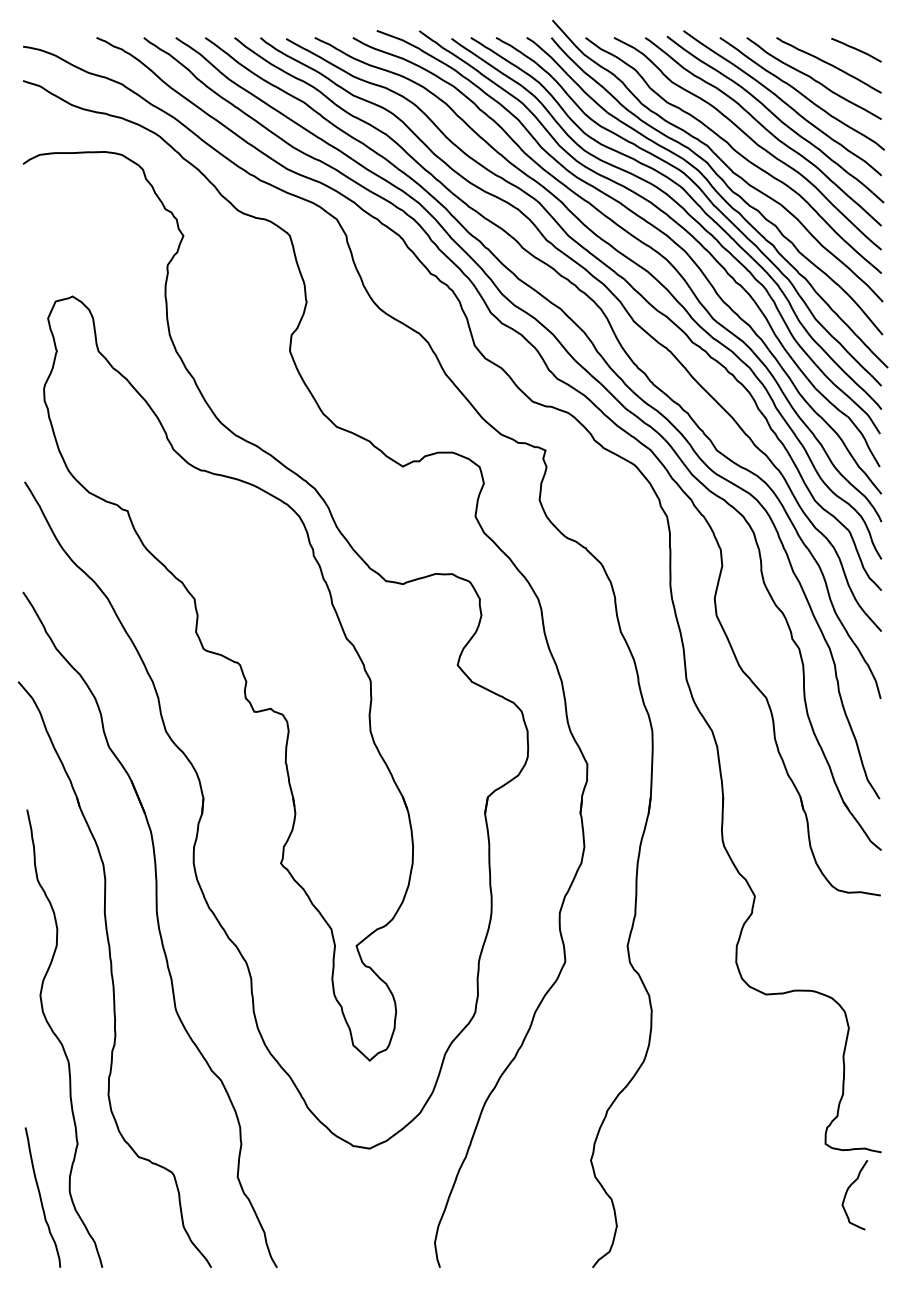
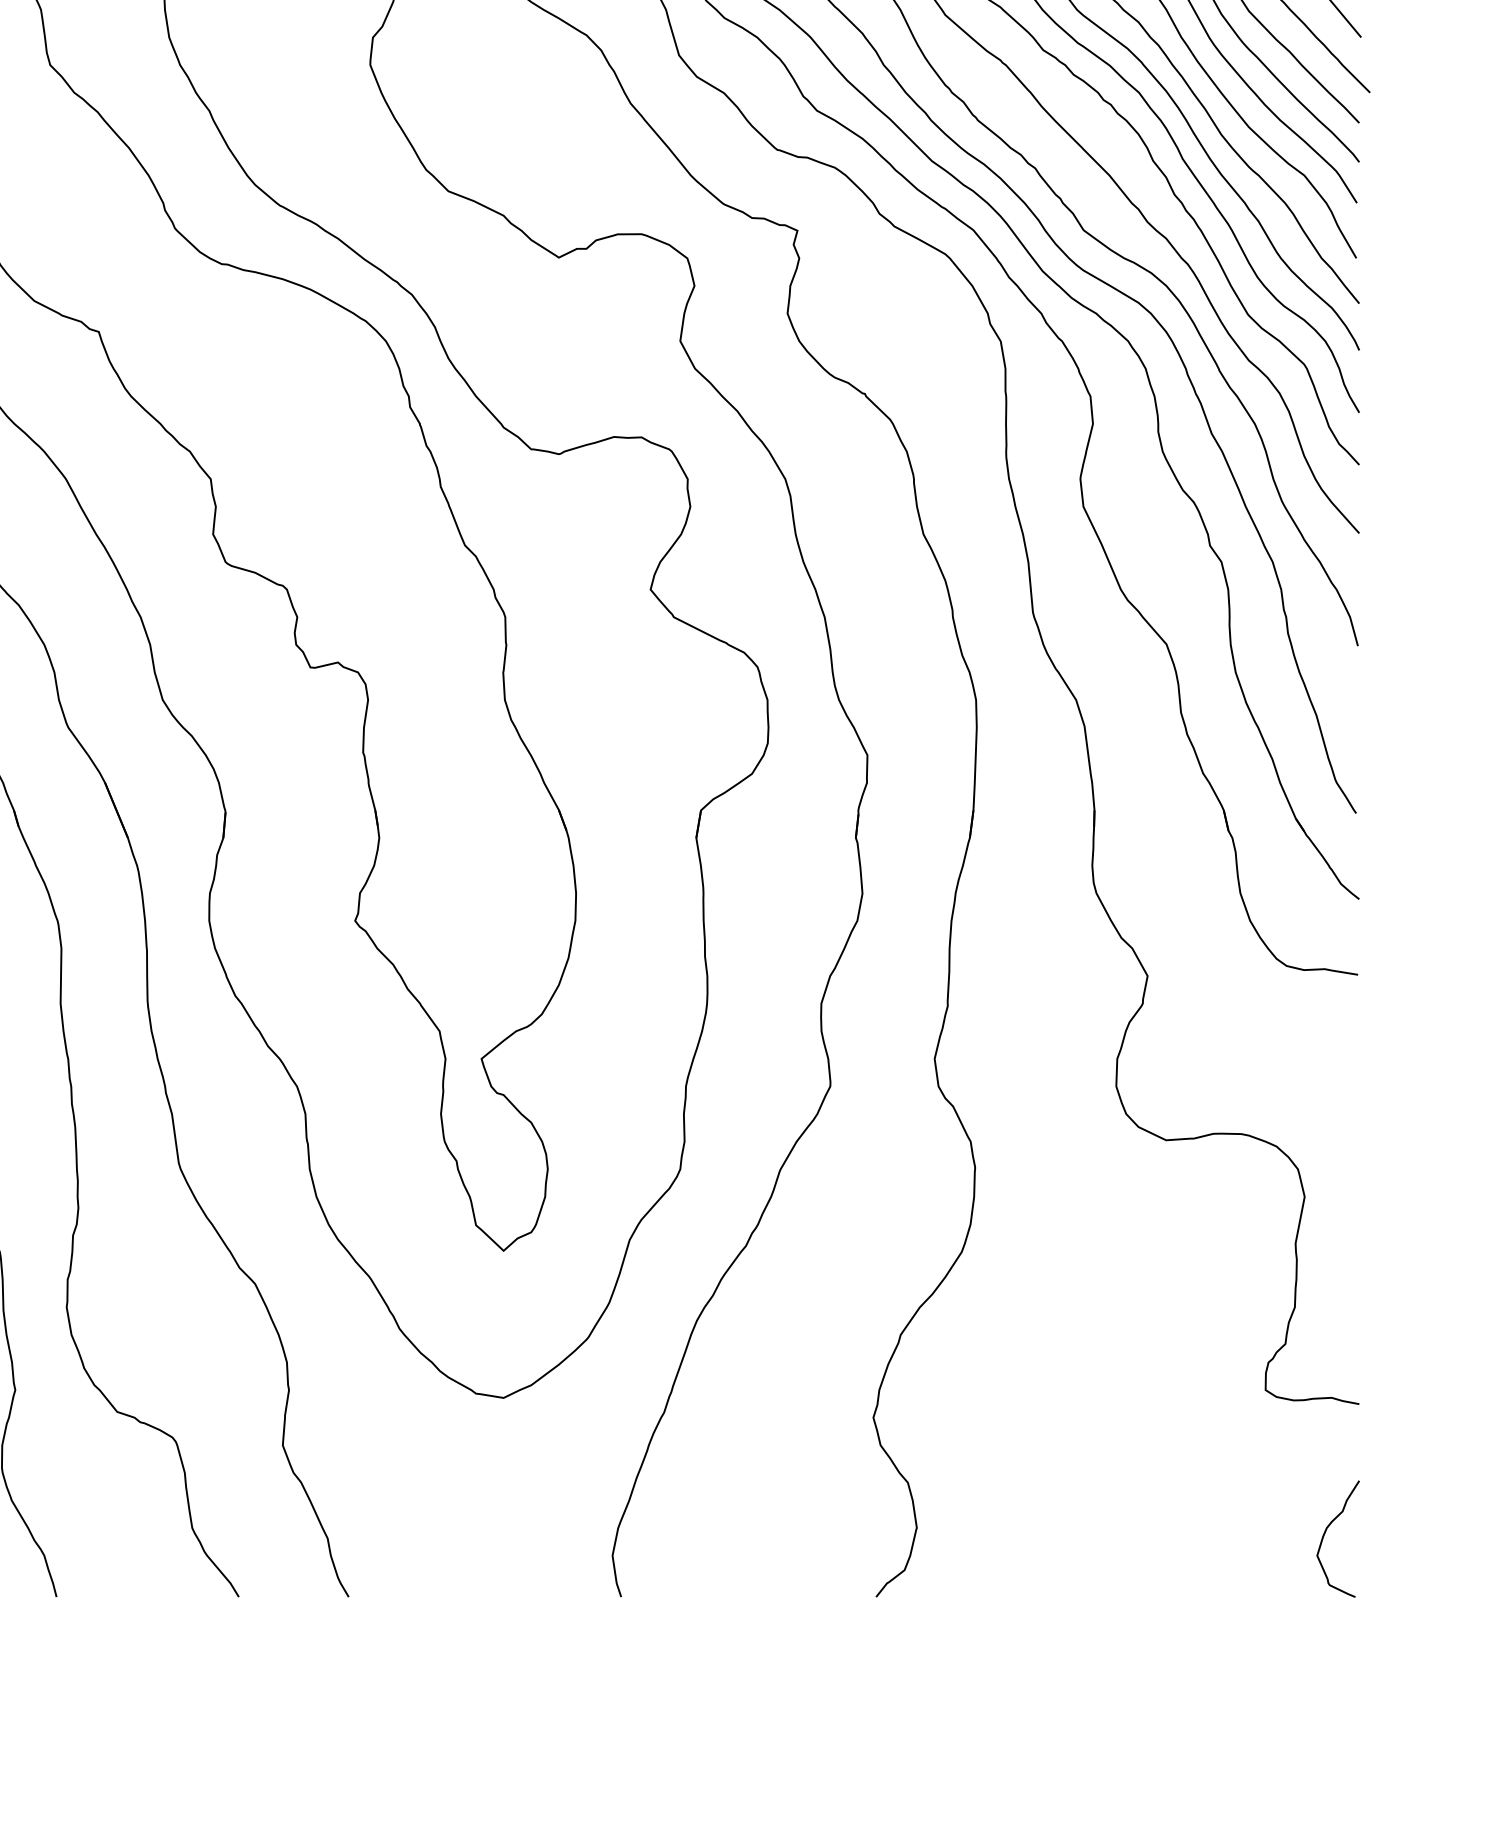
curve: (847, 1192) -> (1325, 1534), moved

